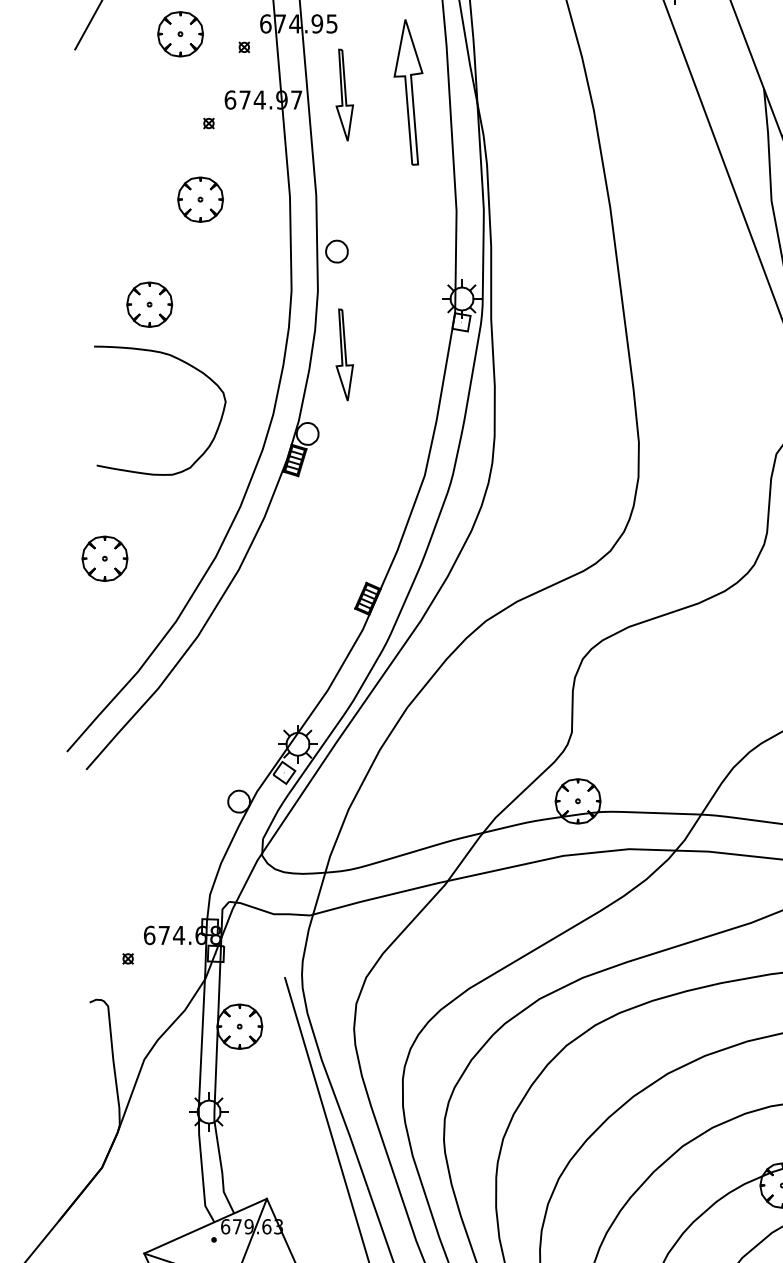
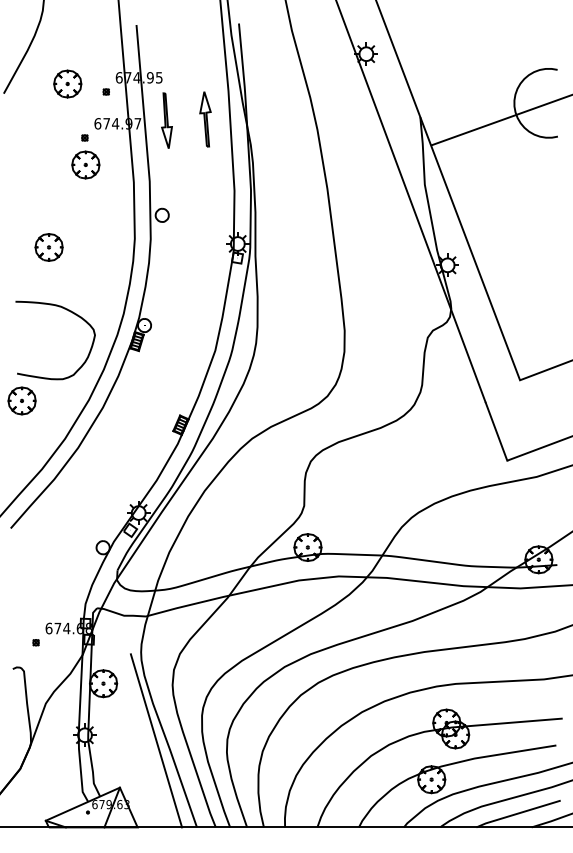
part: (408, 92) -> (205, 119), size x0.62
part: (199, 198) -> (85, 164), moved
part: (343, 354) -> (166, 277), removed
curve: (185, 364) -> (70, 312), moved

